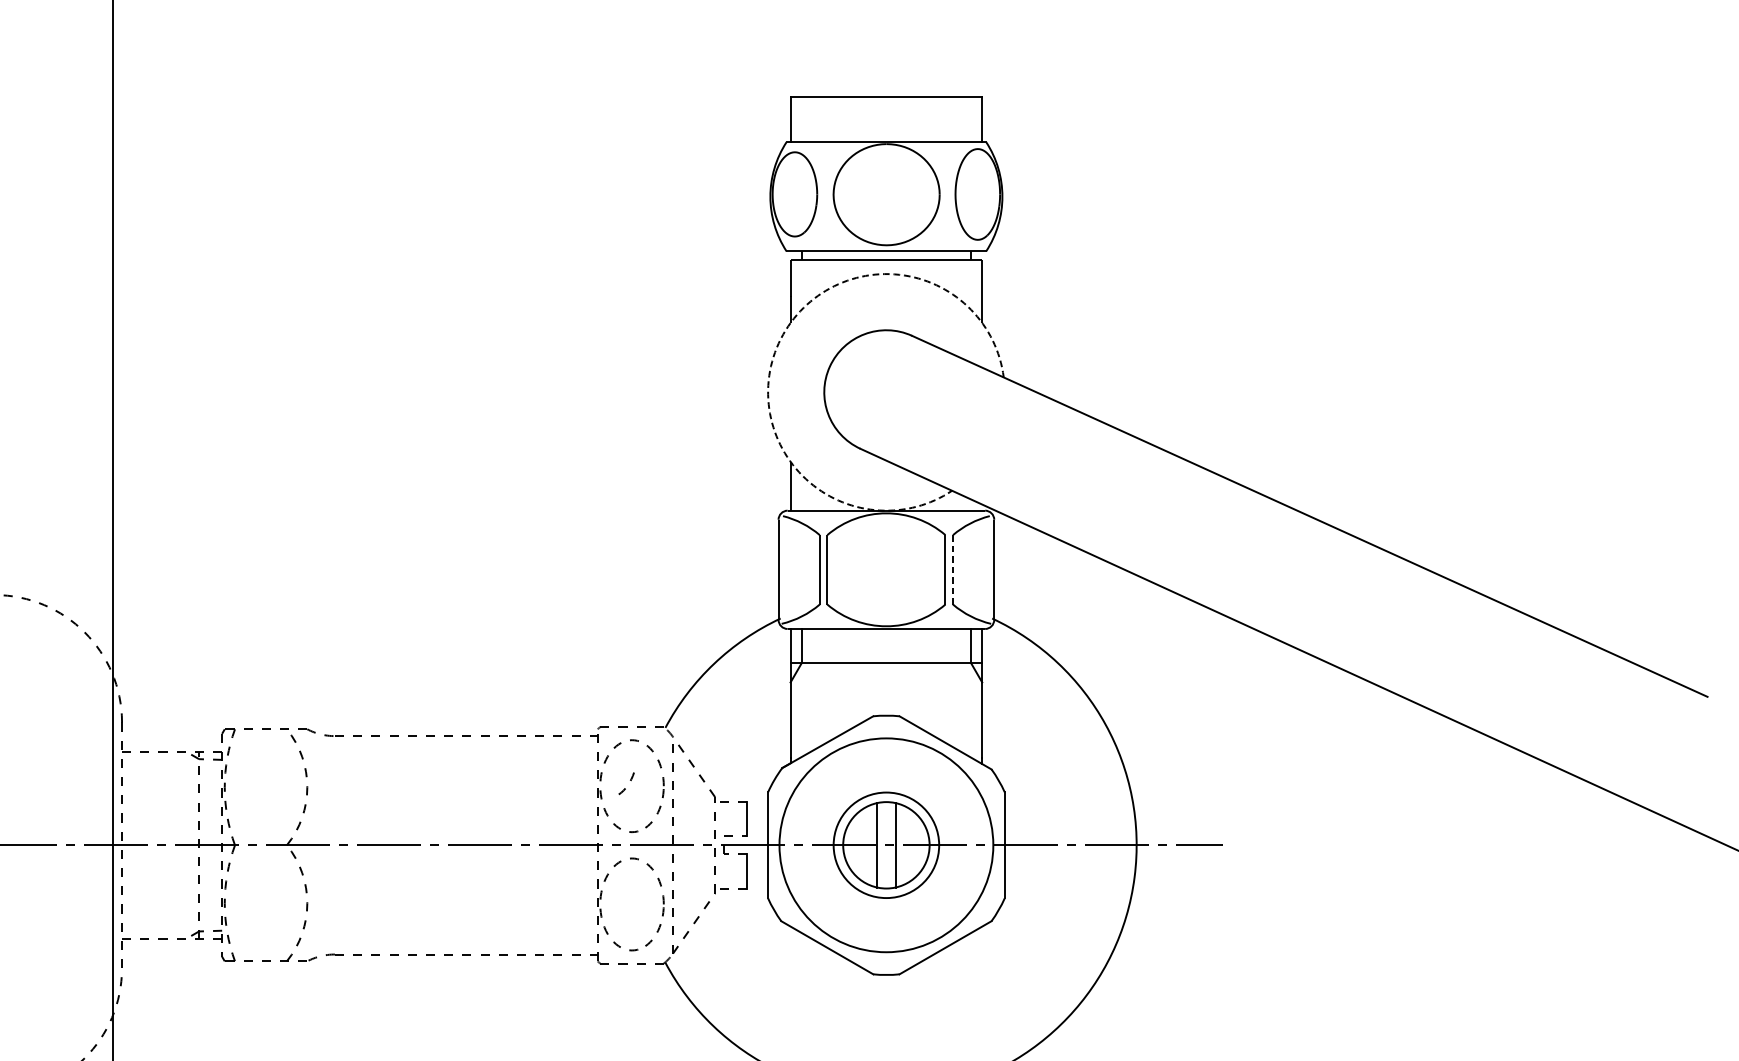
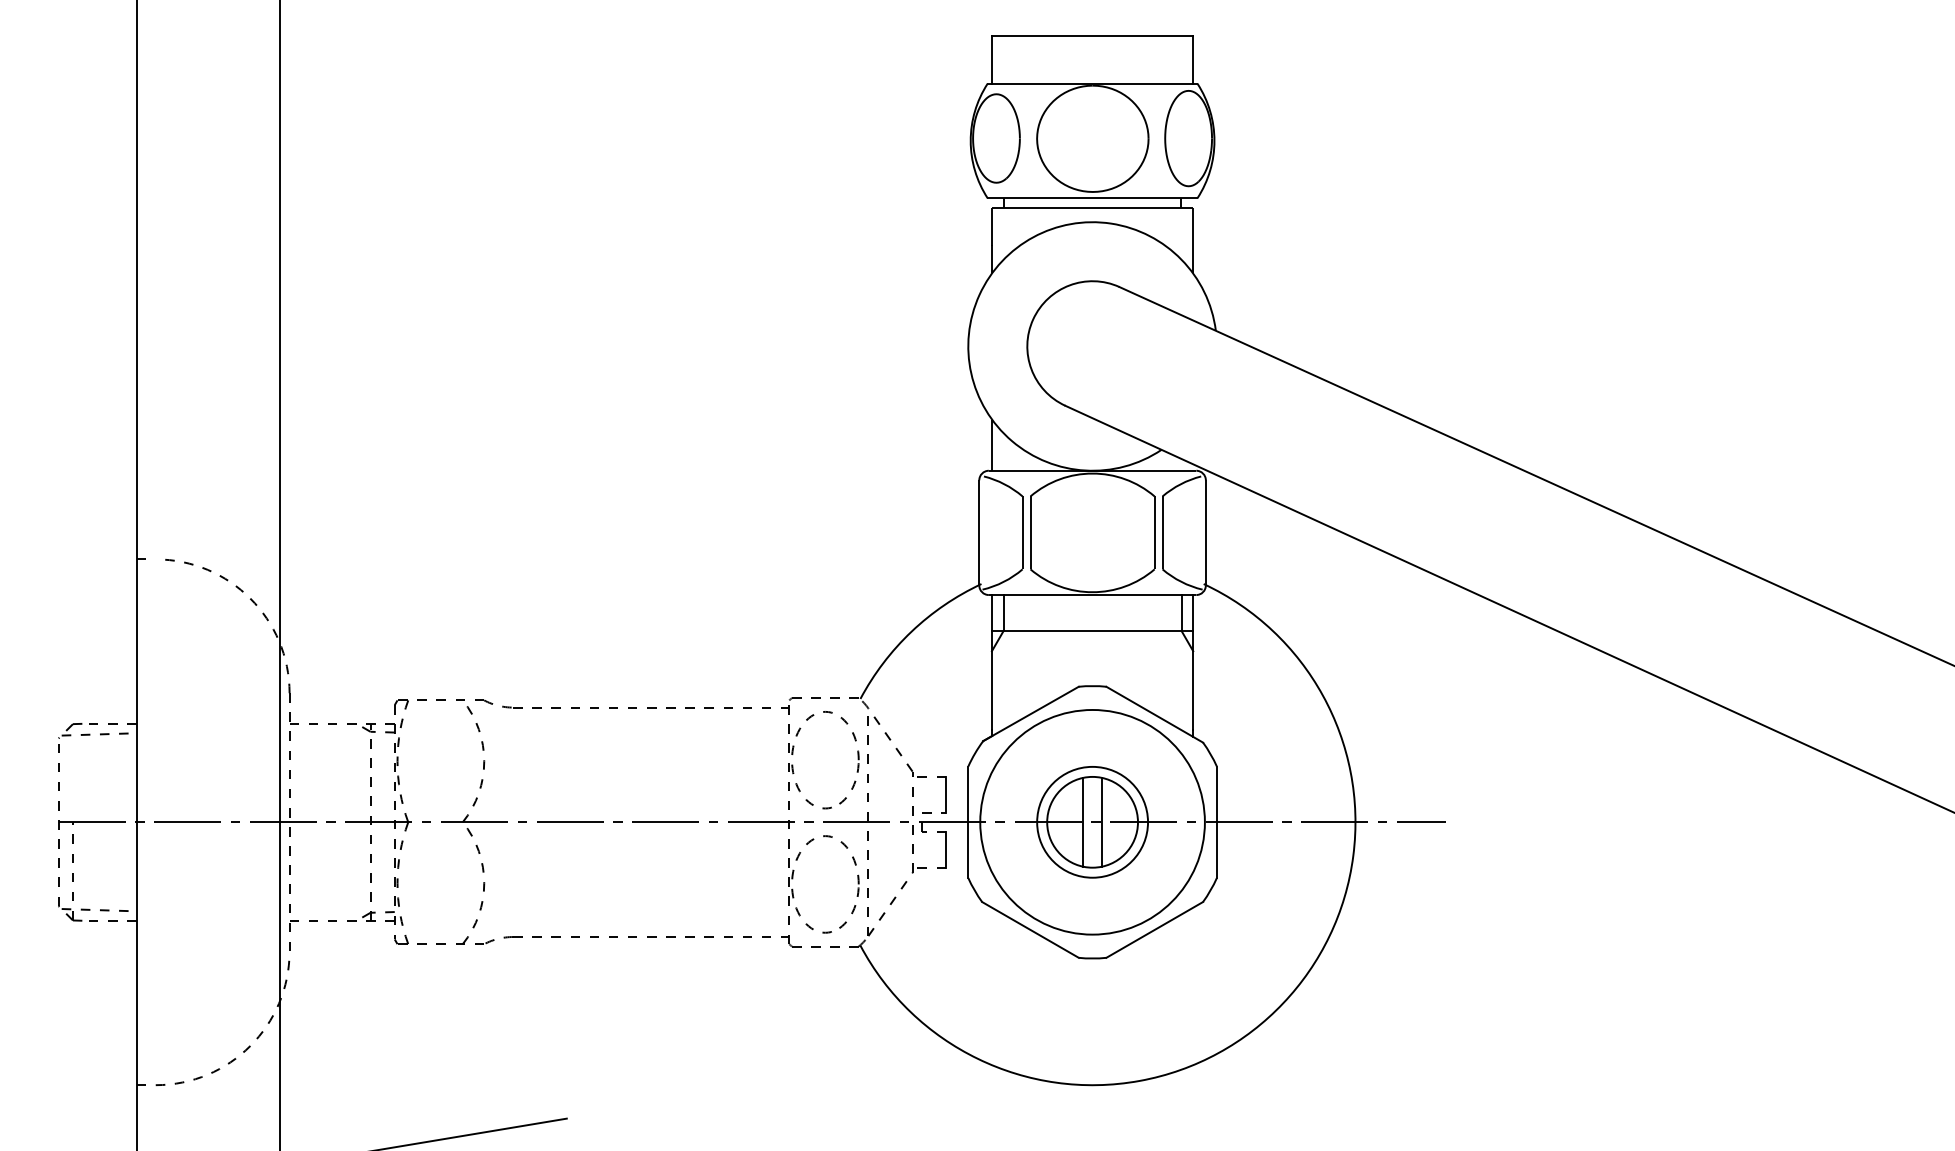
arc: (778, 342) -> (979, 294), dashed -> solid
line: (952, 570) -> (1162, 533), dashed -> solid
curve: (630, 780) -> (823, 754), removed

